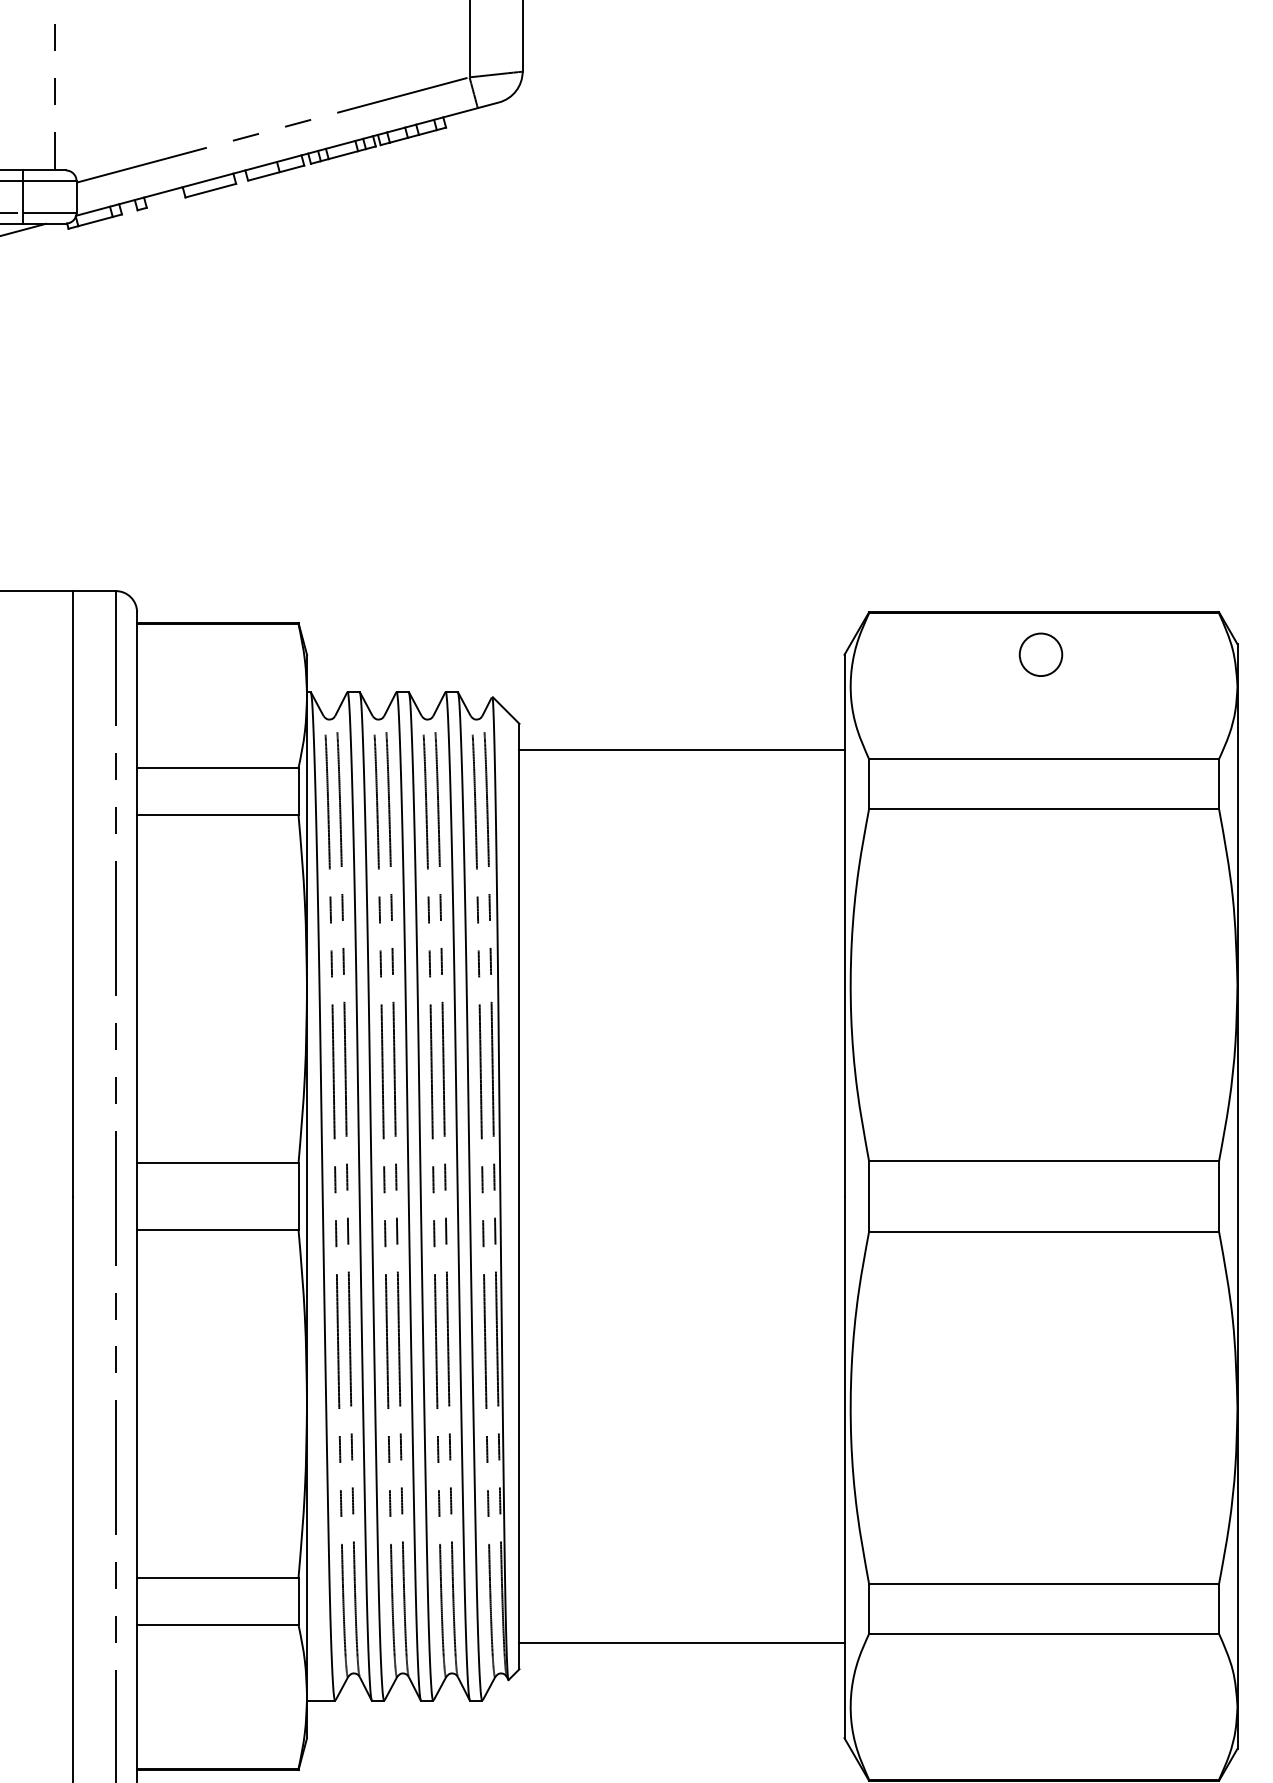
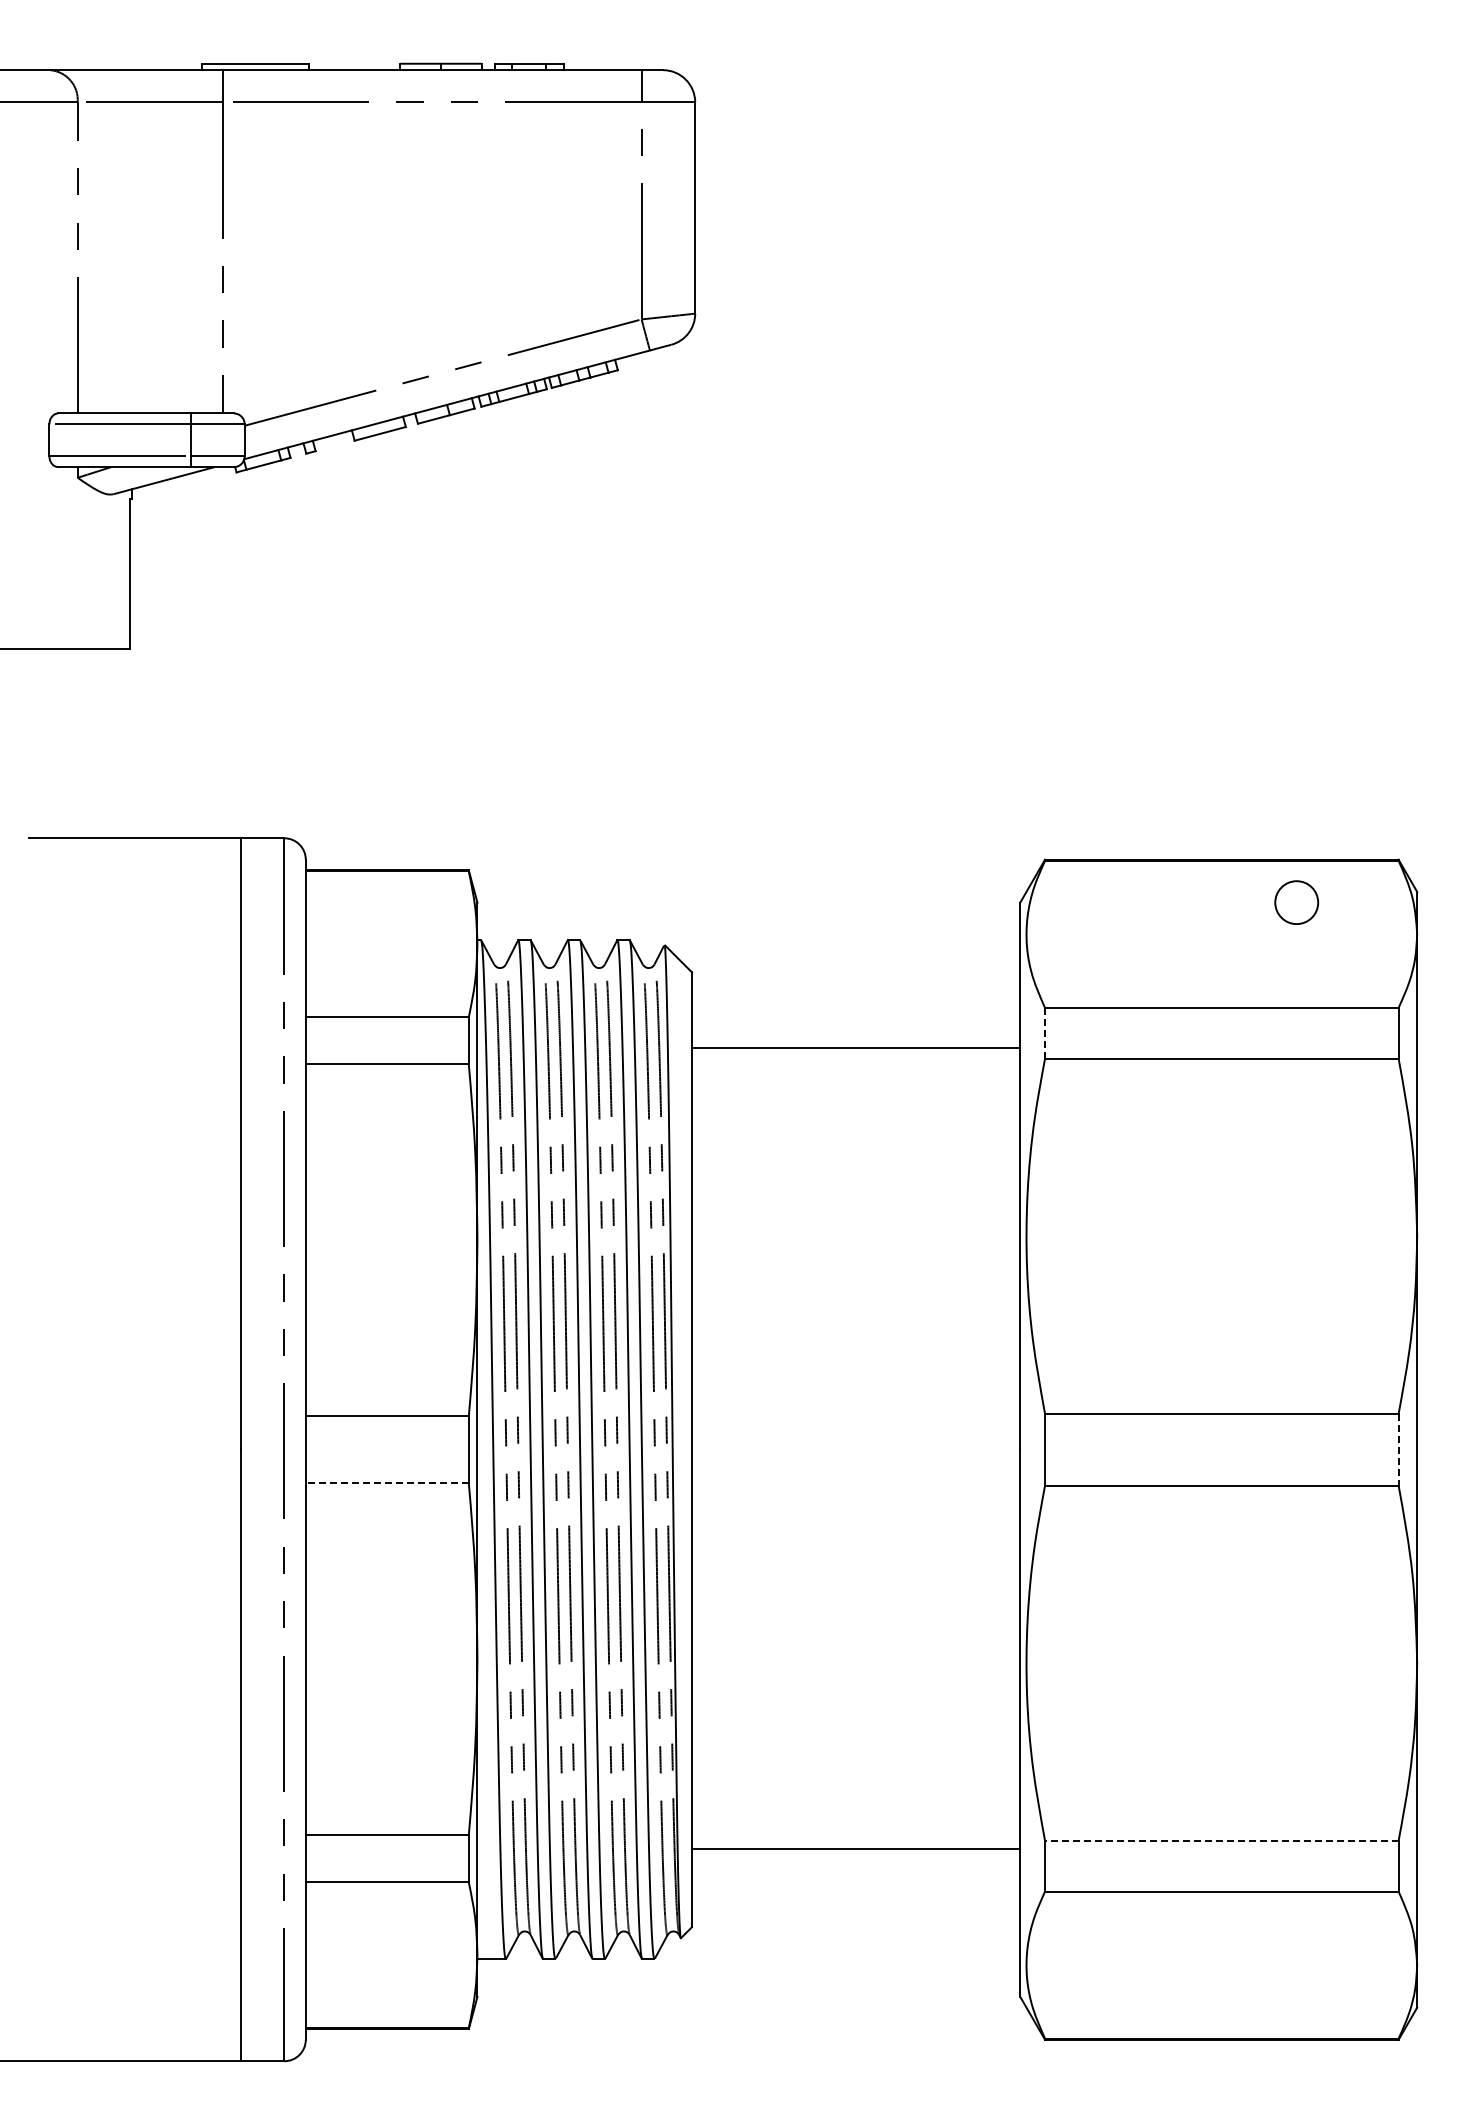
circle: (1040, 654) -> (1296, 902), moved
line: (682, 750) -> (856, 1048), moved
line: (869, 783) -> (1045, 1032), solid -> dashed
line: (1218, 1196) -> (1398, 1449), solid -> dashed
line: (217, 1229) -> (387, 1483), solid -> dashed
line: (1043, 1583) -> (1221, 1840), solid -> dashed
line: (682, 1642) -> (856, 1849), moved

